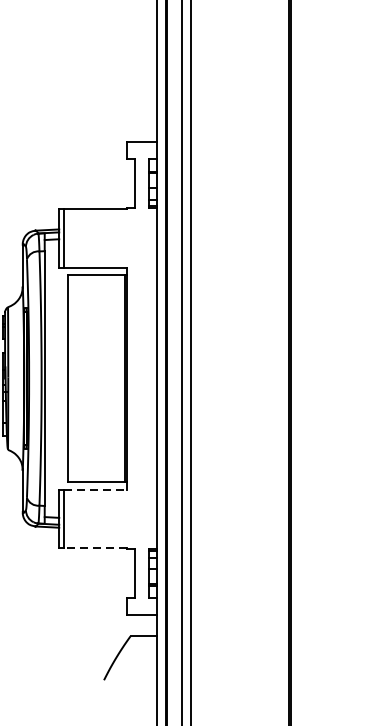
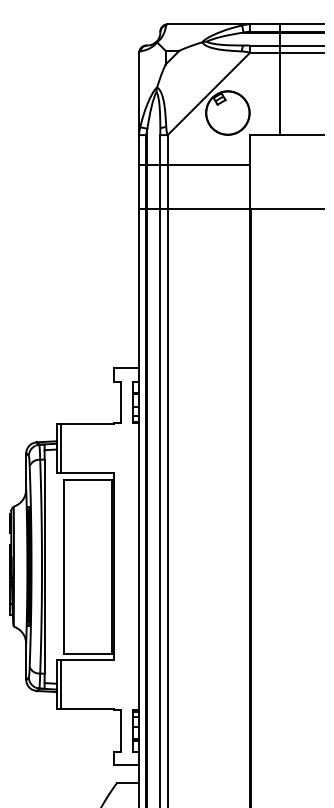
line: (95, 489) -> (87, 659), dashed -> solid
line: (95, 548) -> (87, 709), dashed -> solid

